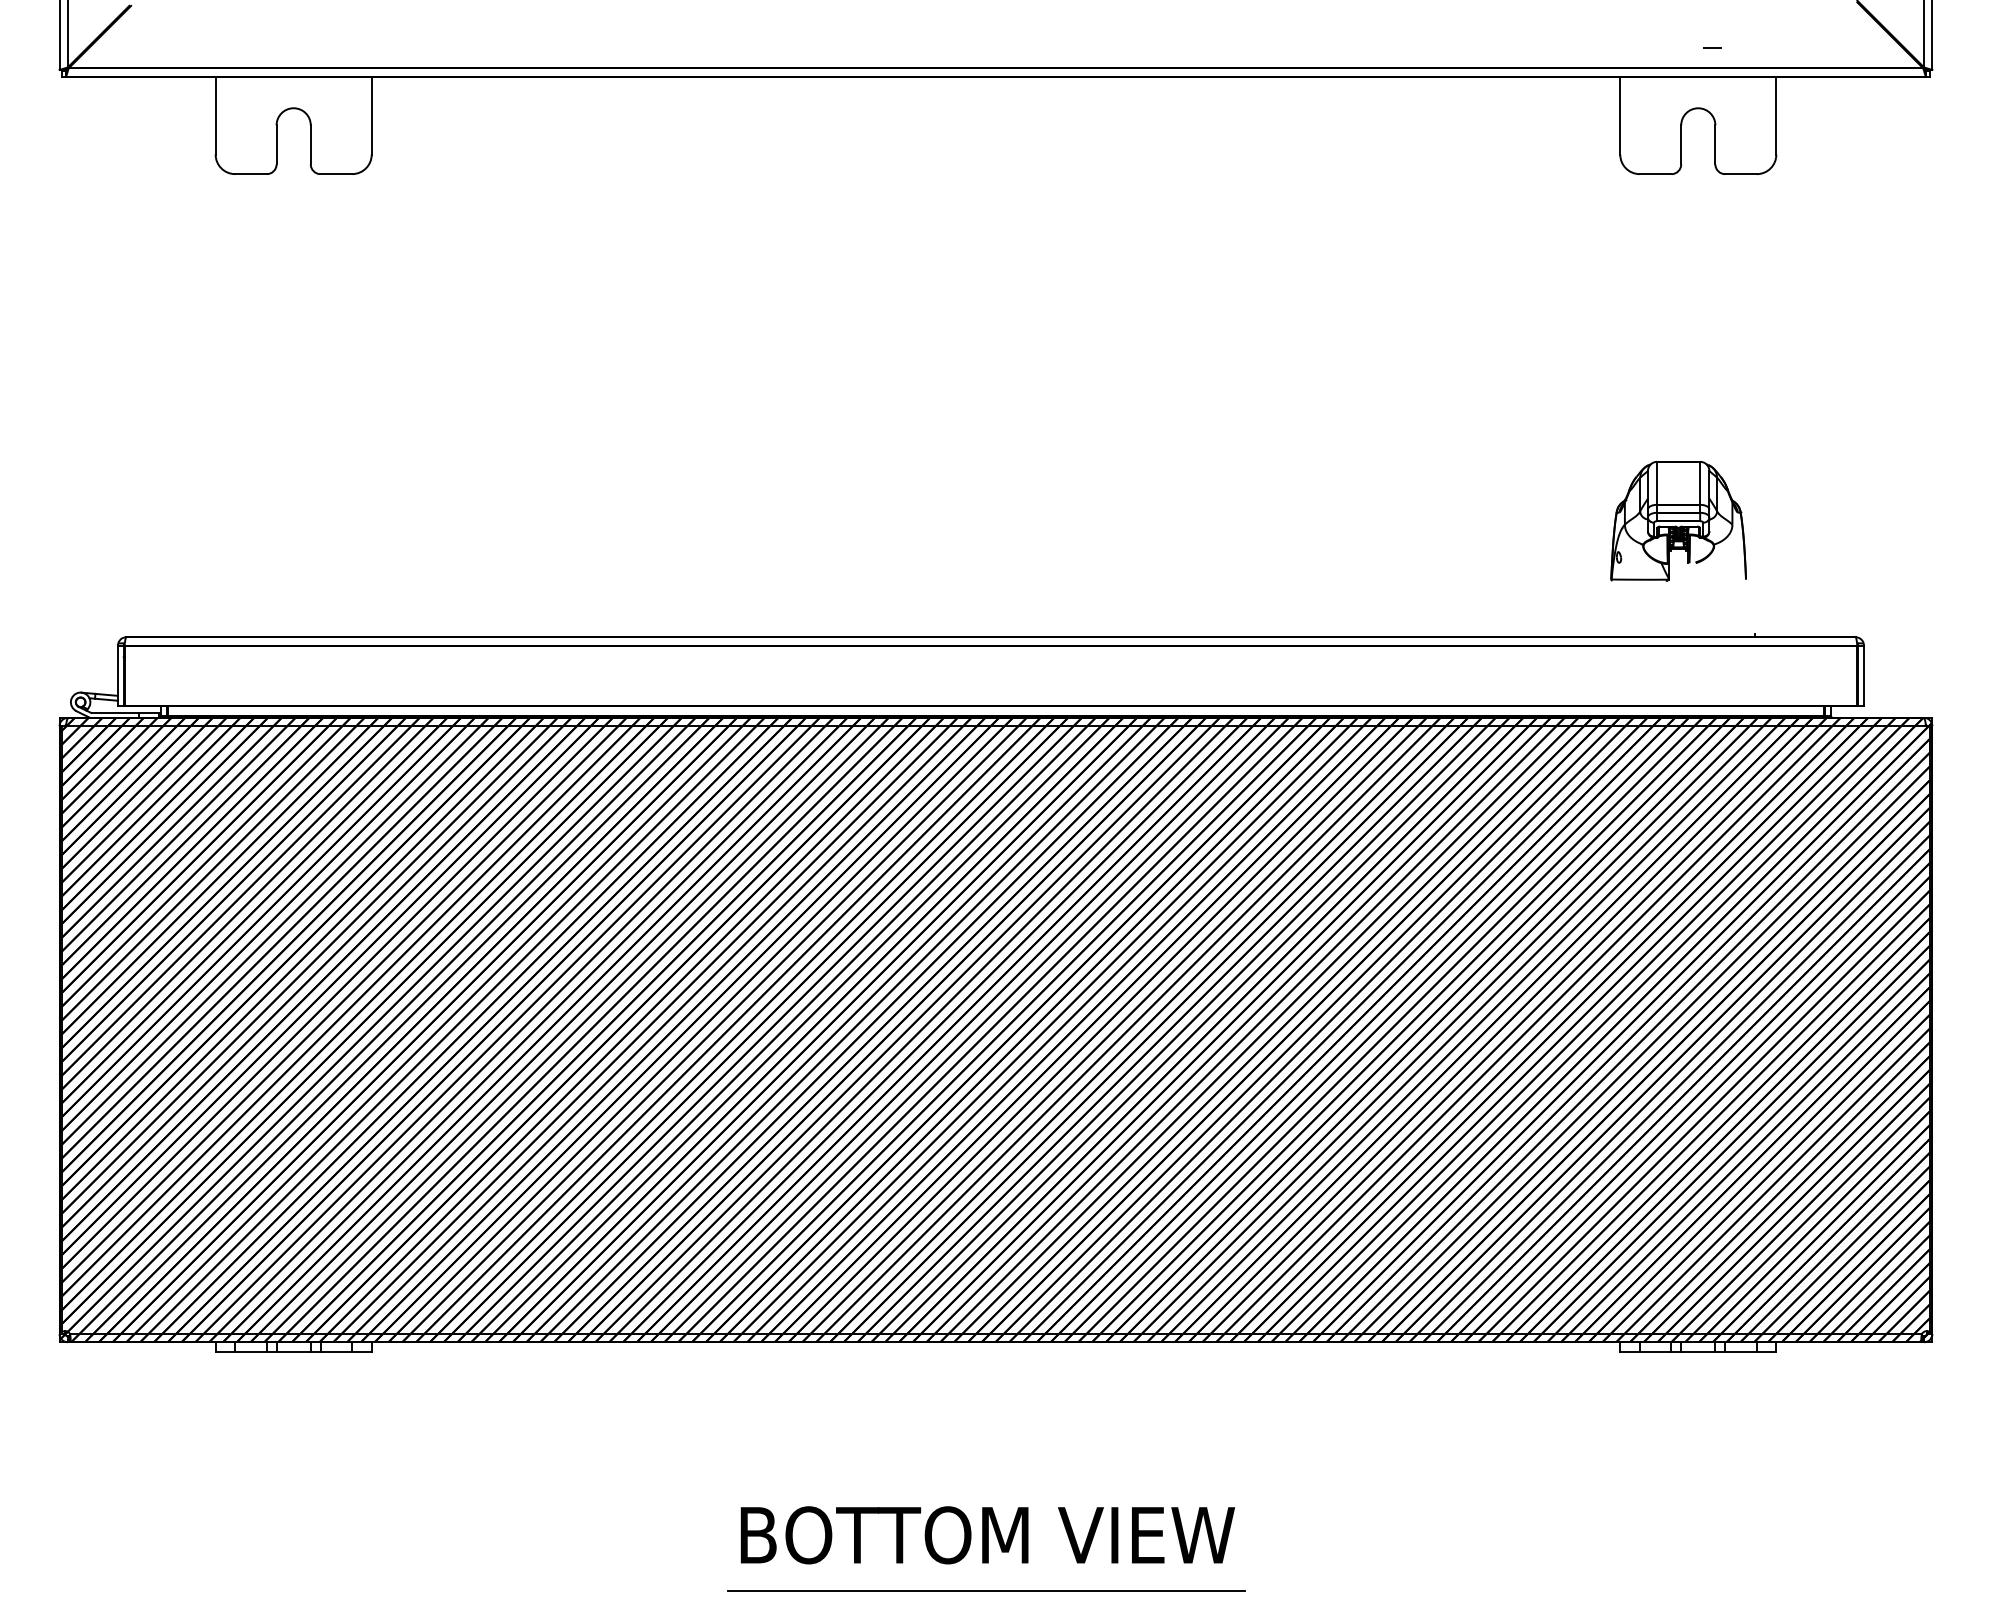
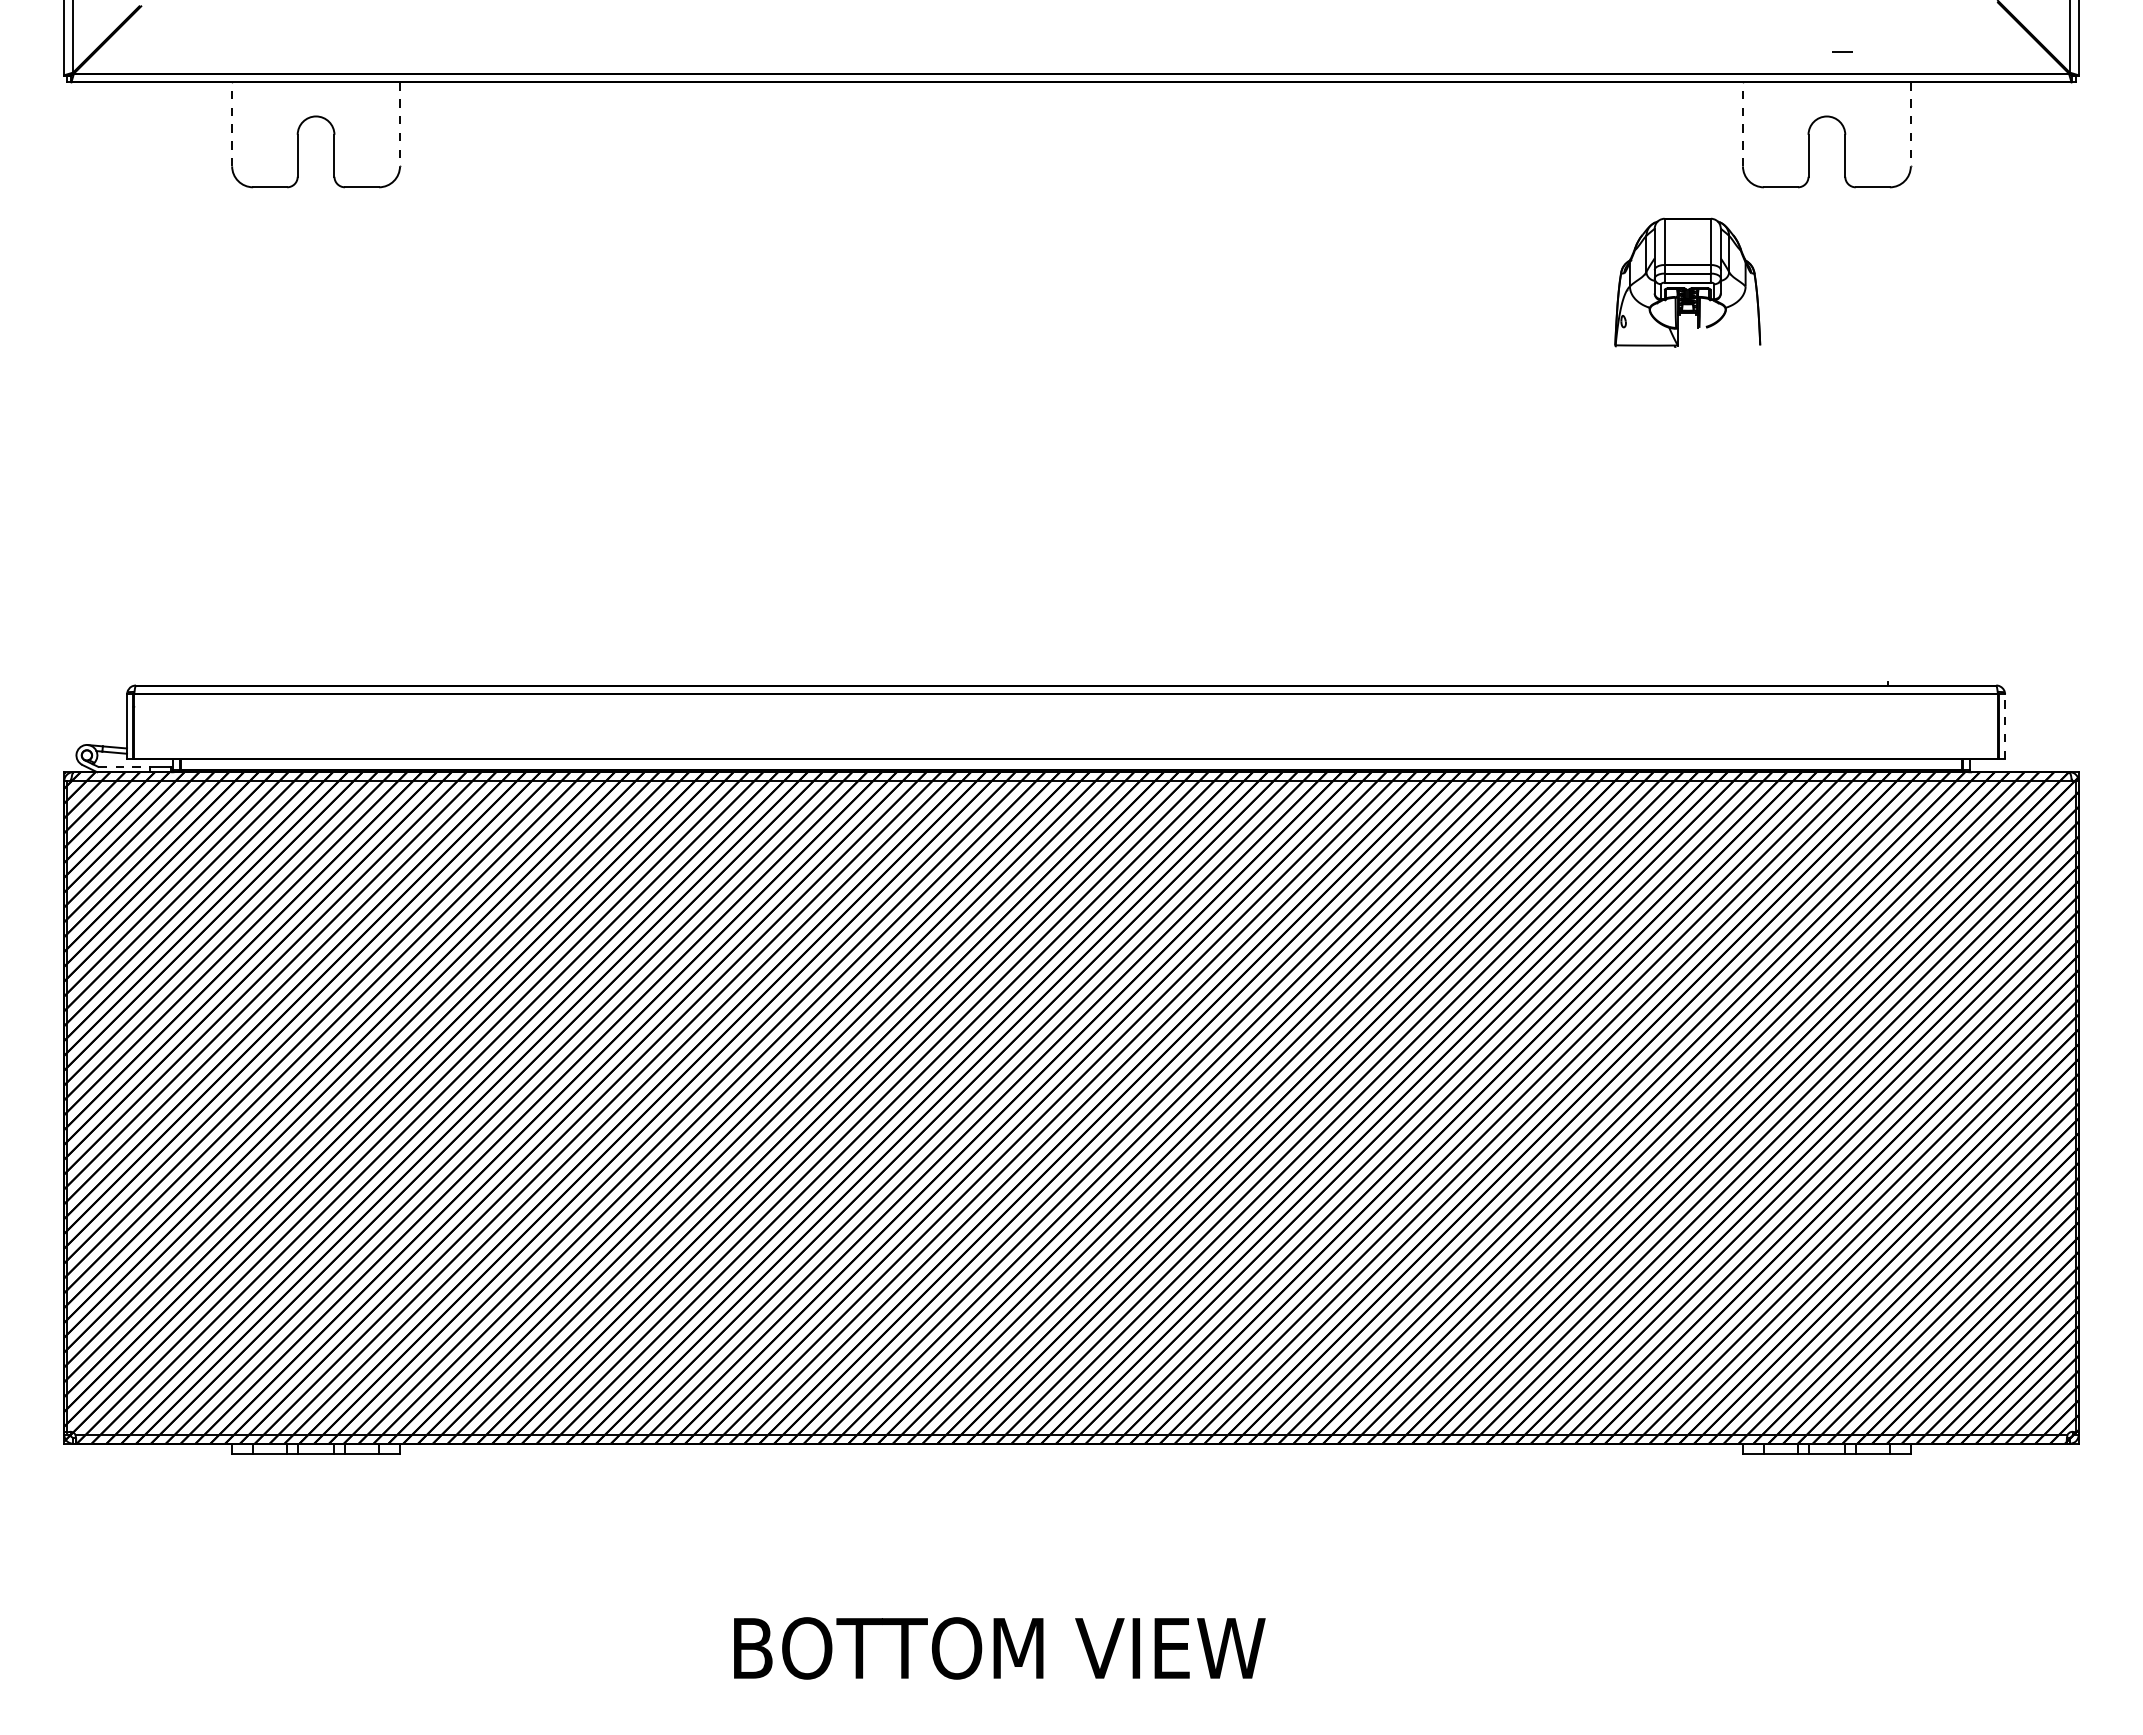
line: (215, 115) -> (232, 124), solid -> dashed
line: (372, 115) -> (400, 124), solid -> dashed
line: (1619, 115) -> (1742, 124), solid -> dashed
line: (1776, 115) -> (1910, 124), solid -> dashed
part: (1678, 521) -> (1687, 282), moved
line: (1864, 675) -> (2005, 726), solid -> dashed
line: (115, 713) -> (124, 767), solid -> dashed
text: (987, 1535) -> (999, 1648), moved
line: (986, 1591) -> (1061, 1711), removed

